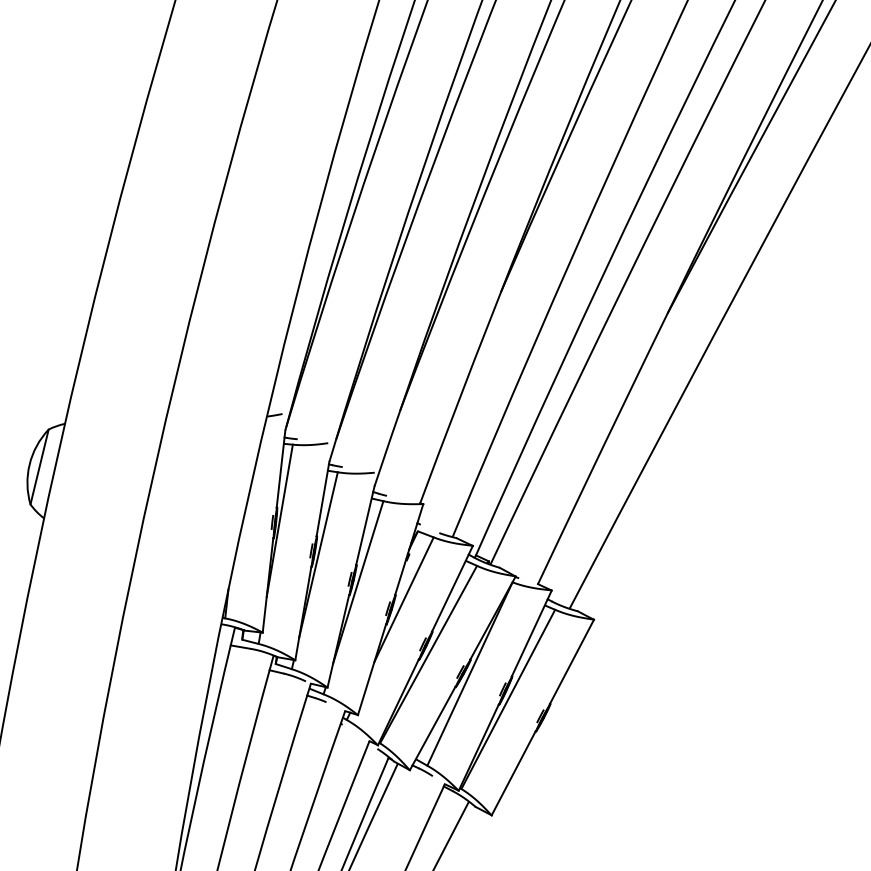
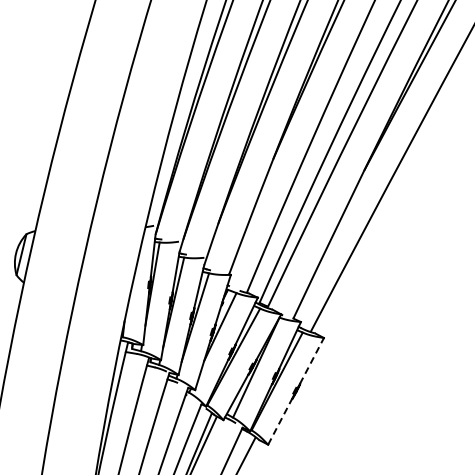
line: (571, 660) -> (311, 360), solid -> dashed
line: (514, 772) -> (280, 421), solid -> dashed

